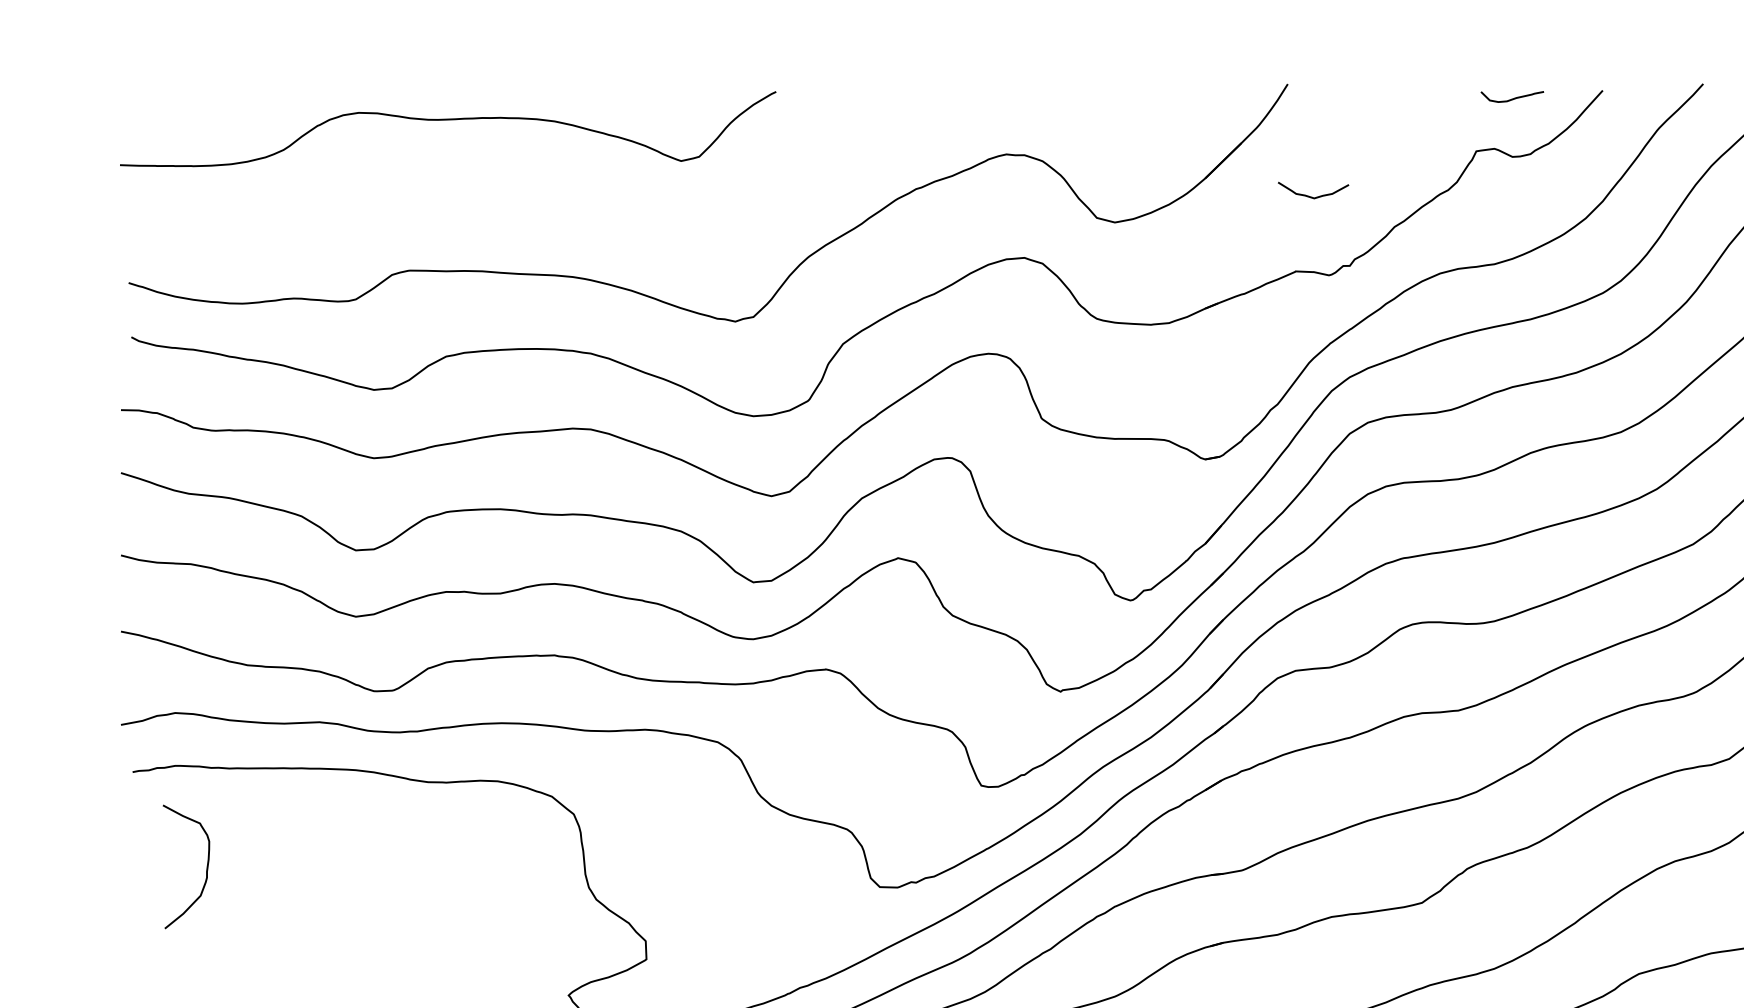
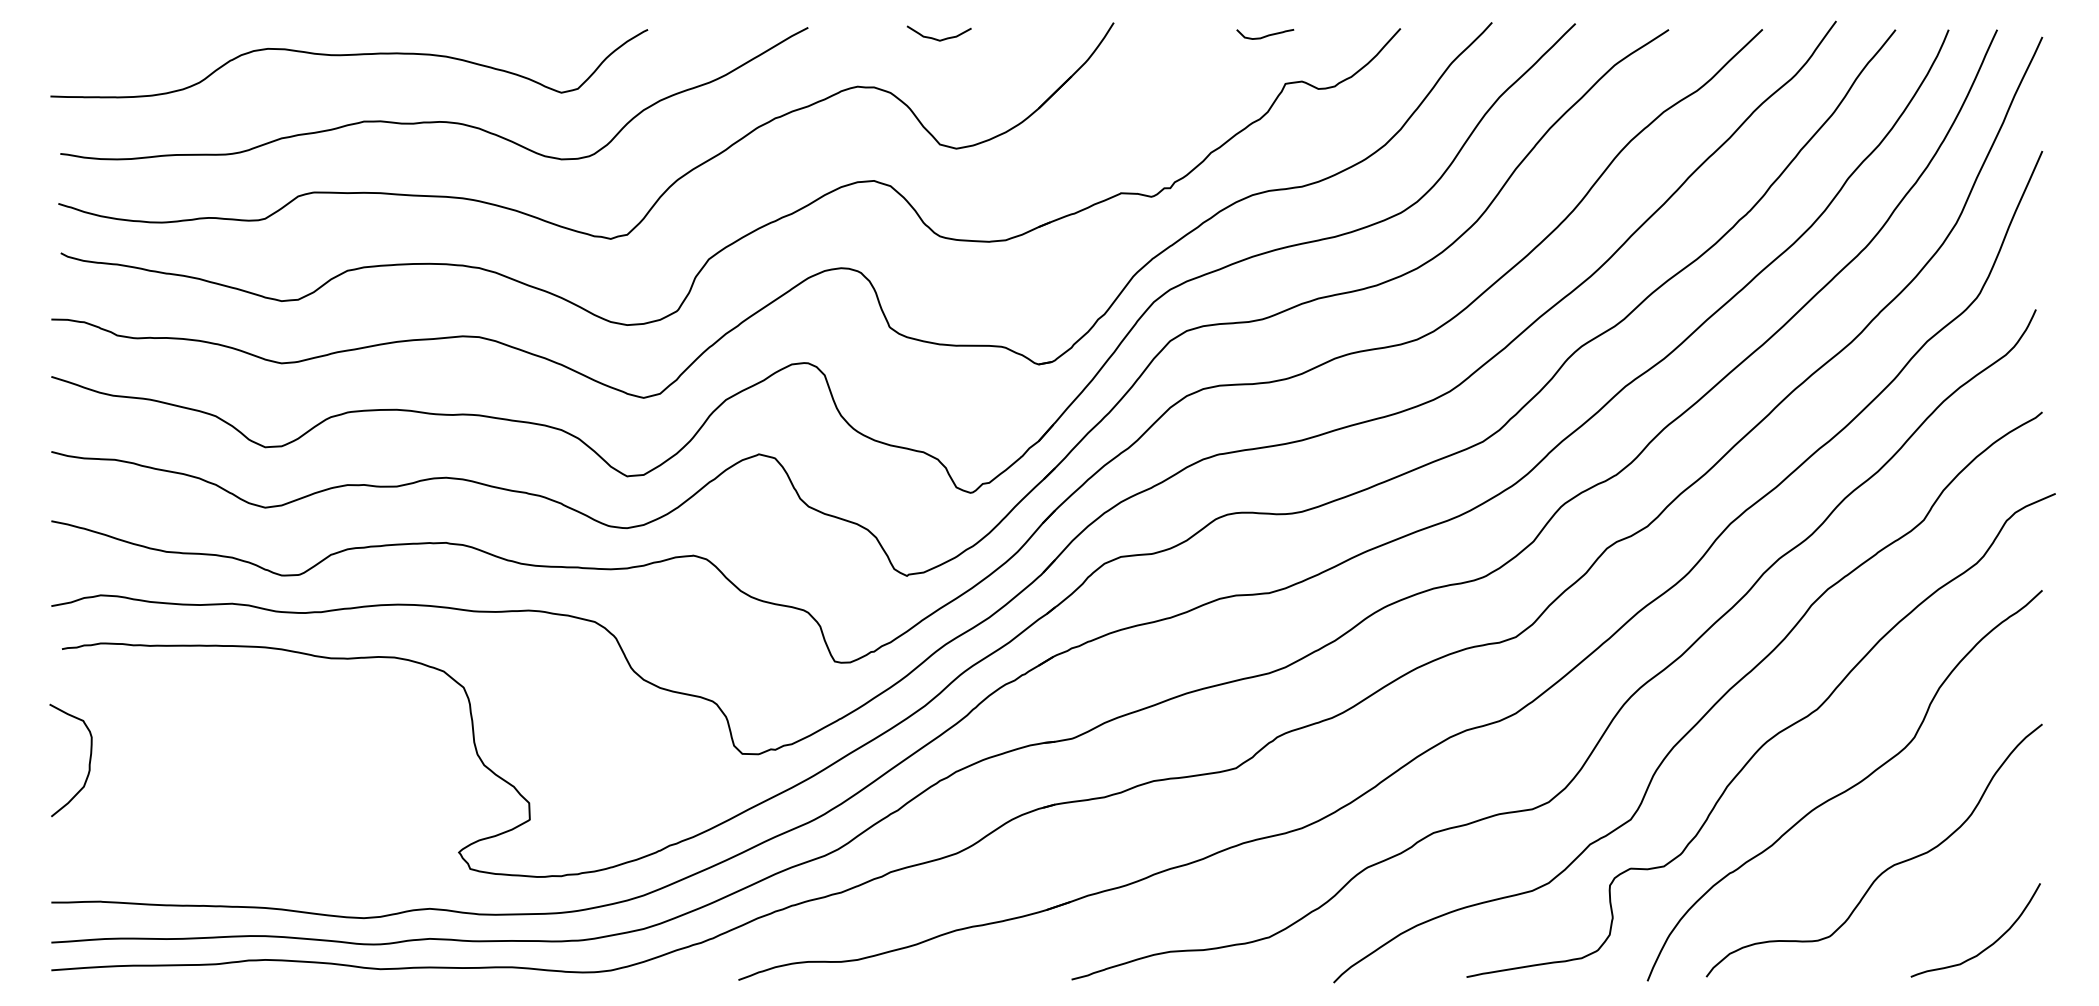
curve: (1512, 98) -> (1265, 35), moved
curve: (541, 192) -> (434, 121), added
curve: (1310, 195) -> (936, 38), moved
curve: (205, 871) -> (88, 764), moved

